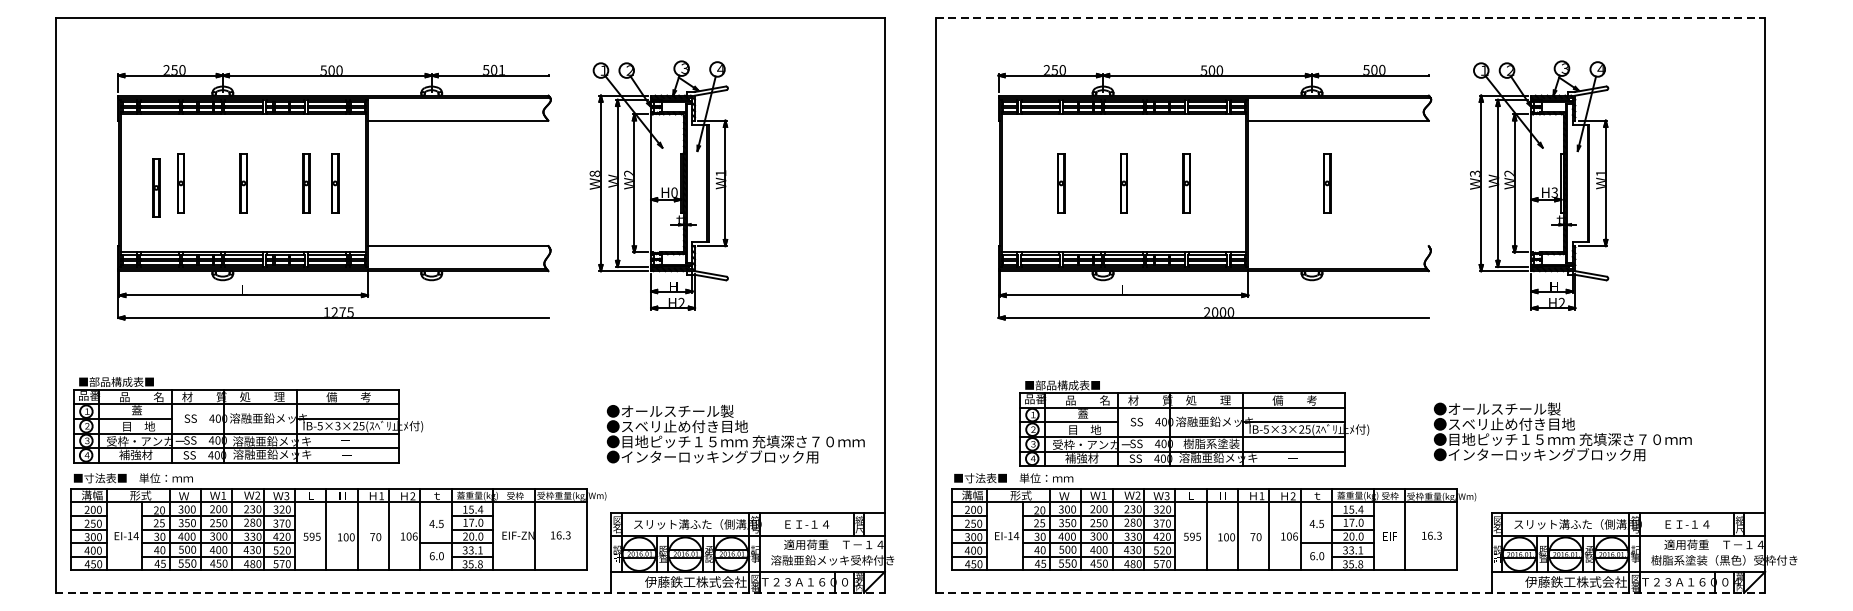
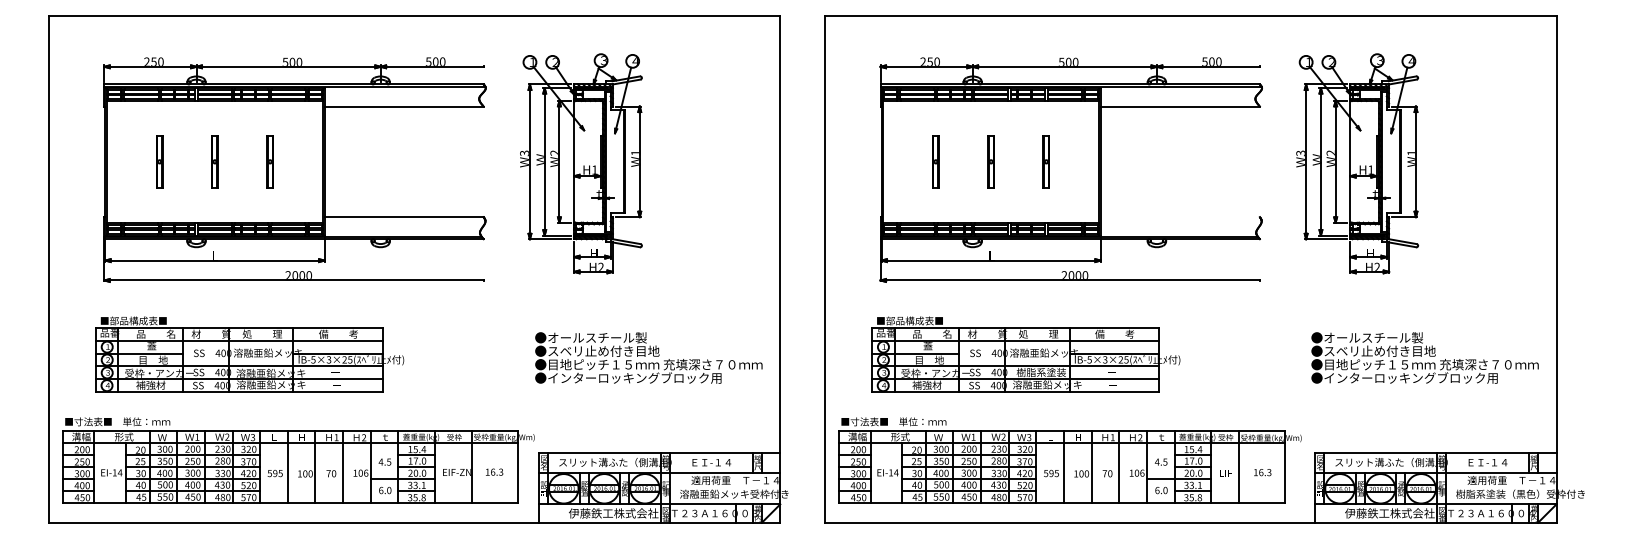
line: (1350, 18) -> (1190, 16), dashed -> solid
text: (501, 69) -> (442, 61), 501 -> 500
text: (594, 173) -> (524, 153), W8 -> W3
part: (335, 183) -> (295, 161), removed
part: (1326, 183) -> (1169, 161), removed
part: (155, 187) -> (137, 165), removed
text: (674, 192) -> (594, 169), H0 -> H1
text: (1554, 192) -> (1370, 169), H3 -> H1
text: (338, 311) -> (298, 274), 1275 -> 2000
part: (247, 420) -> (249, 354), moved
part: (1193, 423) -> (1025, 354), moved
text: (1562, 431) -> (1424, 357), moved
text: (735, 433) -> (648, 357), moved
line: (470, 592) -> (414, 522), dashed -> solid
line: (1350, 592) -> (1190, 522), dashed -> solid

